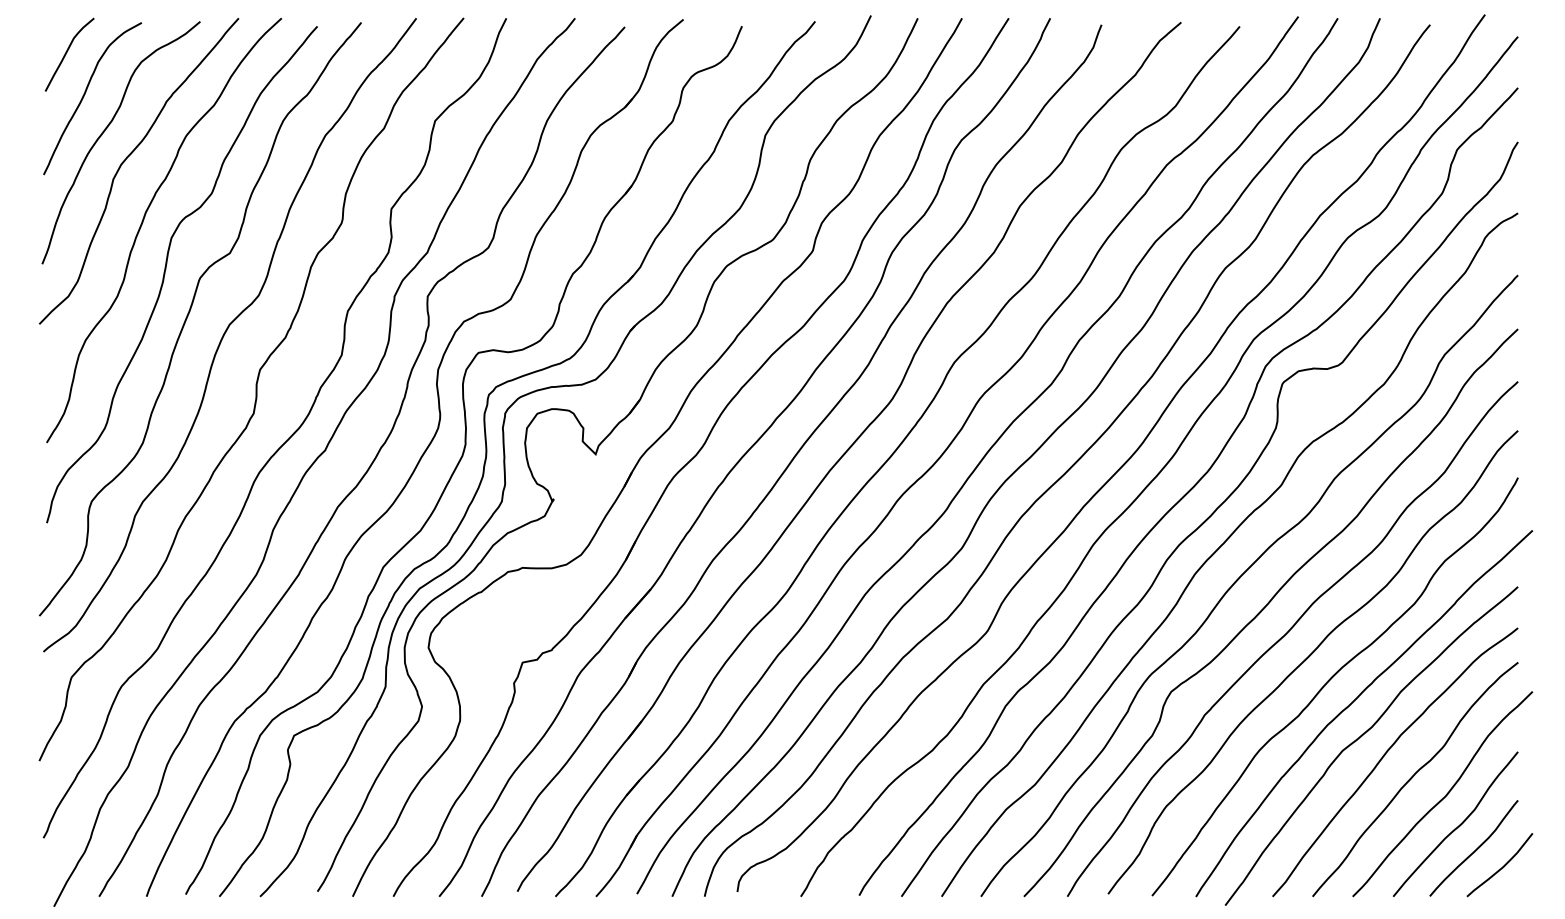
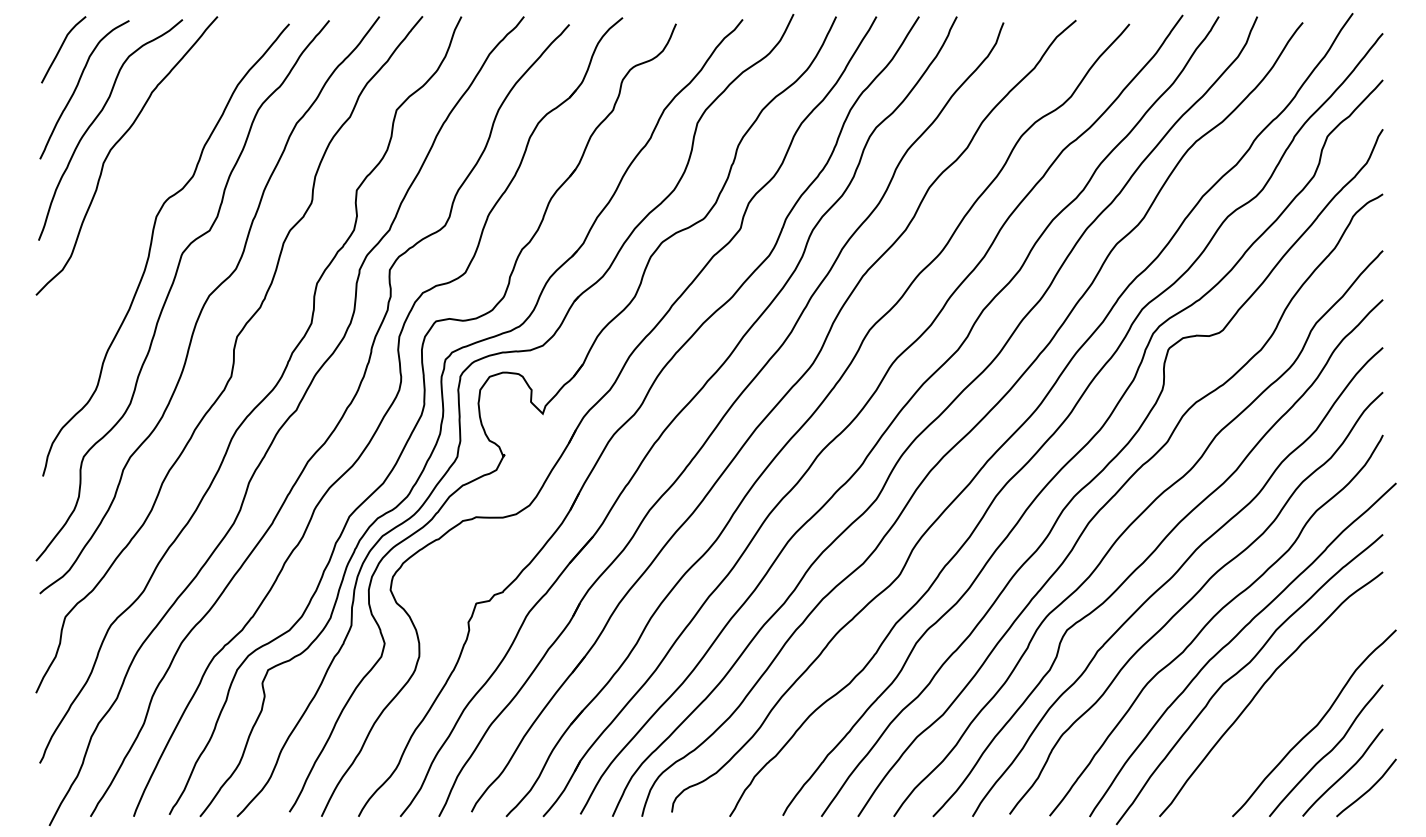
curve: (143, 222) -> (130, 202), removed
curve: (1413, 777) -> (1287, 708), removed

